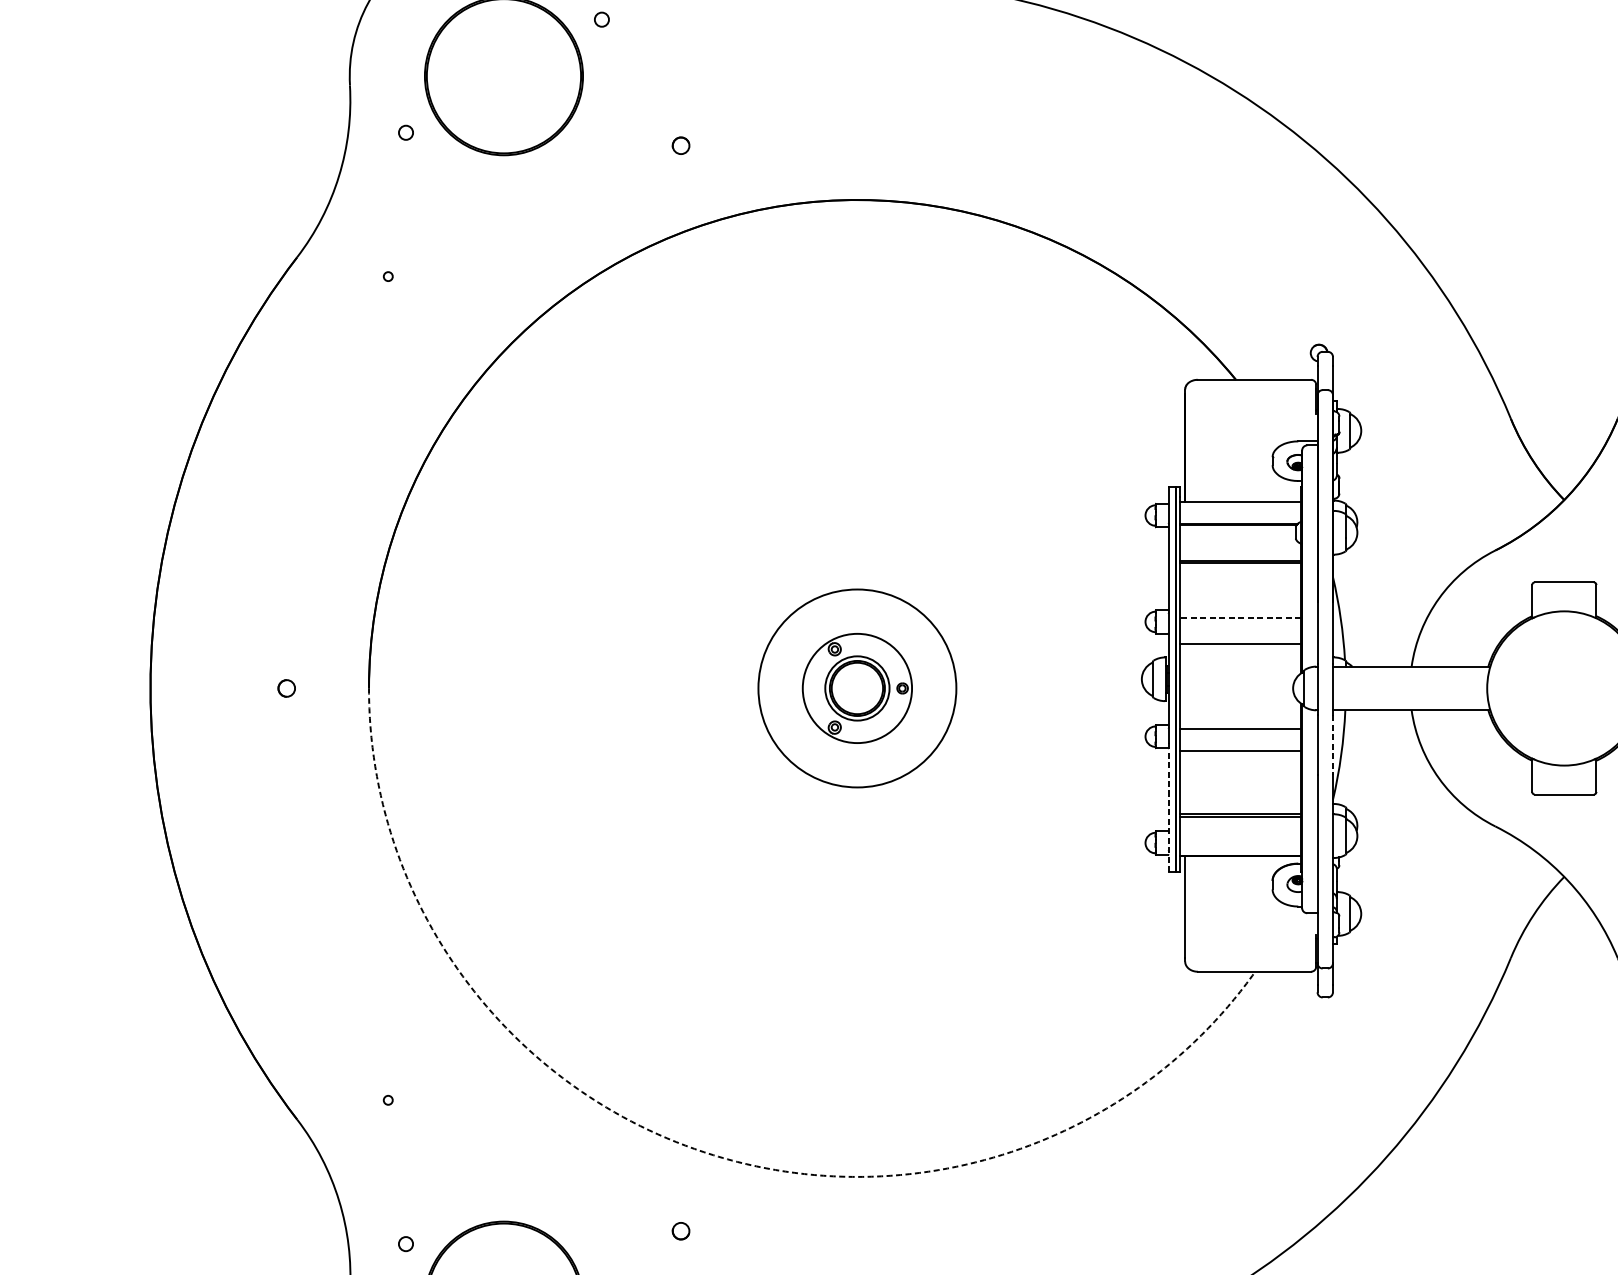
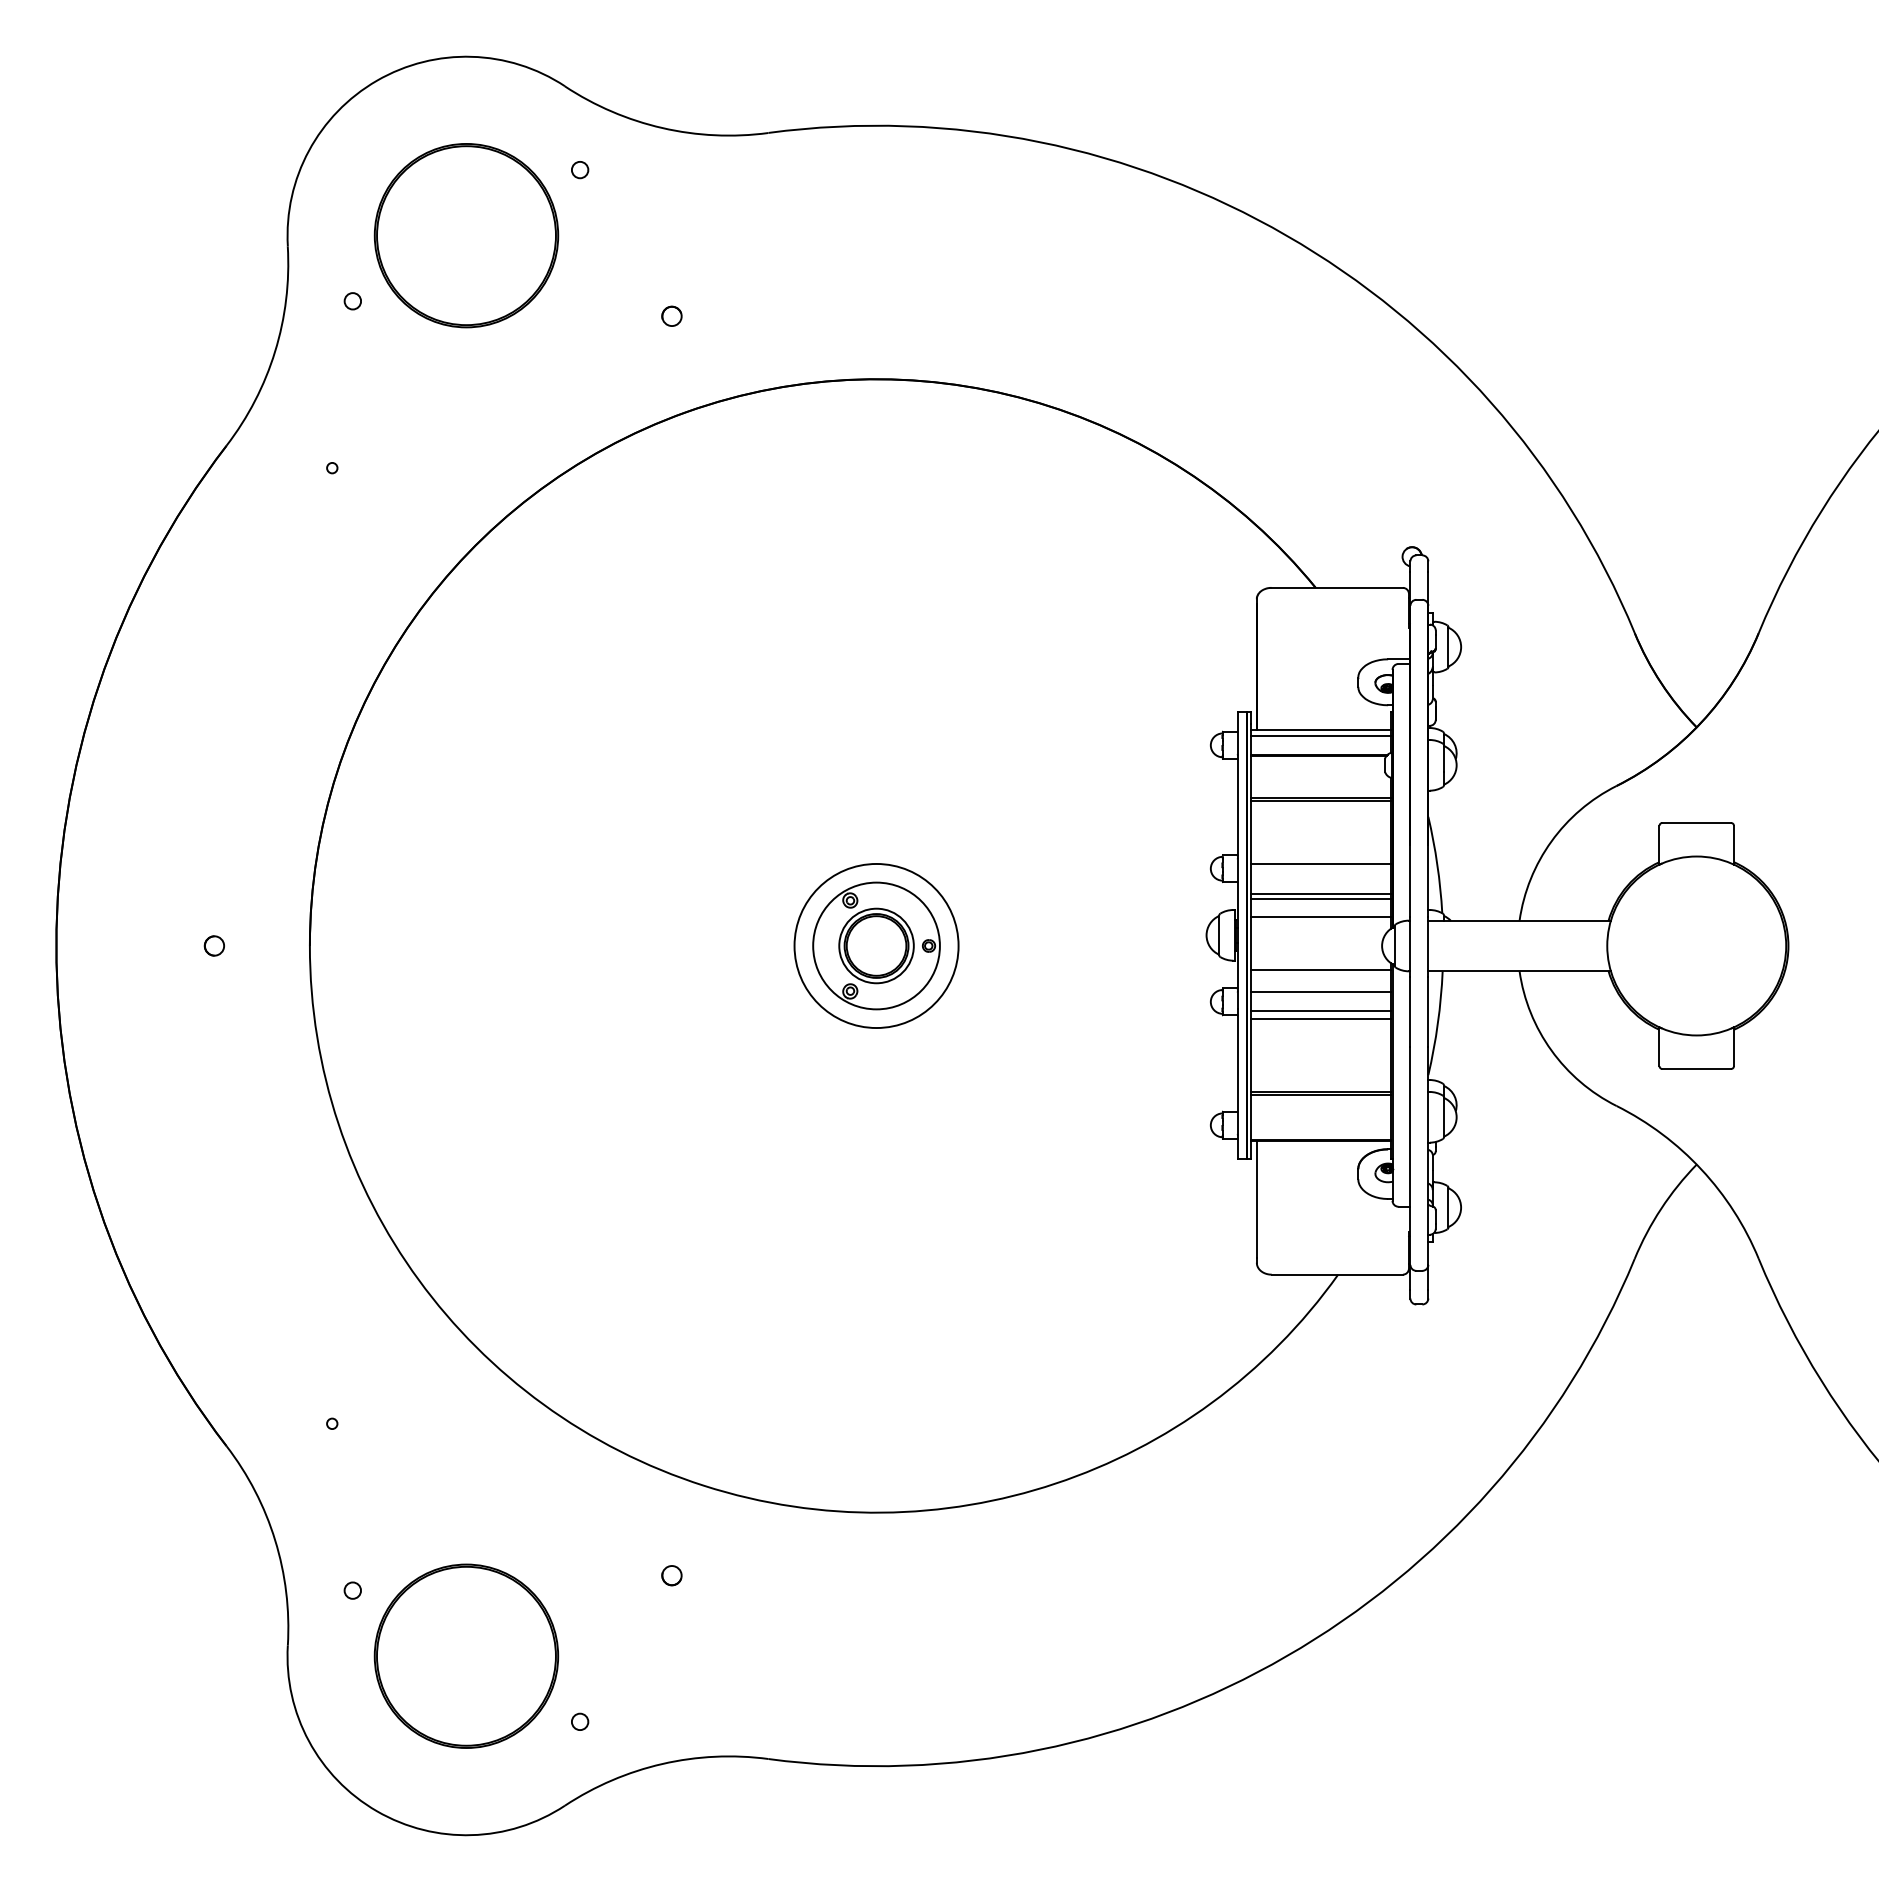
line: (1240, 507) -> (1321, 735), added
line: (1240, 618) -> (1320, 864), dashed -> solid
line: (1240, 647) -> (1321, 898), added
line: (1240, 663) -> (1321, 916), added
circle: (857, 688) -> (876, 945), size x0.71
line: (1240, 709) -> (1321, 970), added
line: (1240, 744) -> (1321, 1011), added
line: (1333, 744) -> (1428, 1011), dashed -> solid
line: (1168, 807) -> (1237, 1084), dashed -> solid
arc: (709, 1153) -> (704, 1485), dashed -> solid

